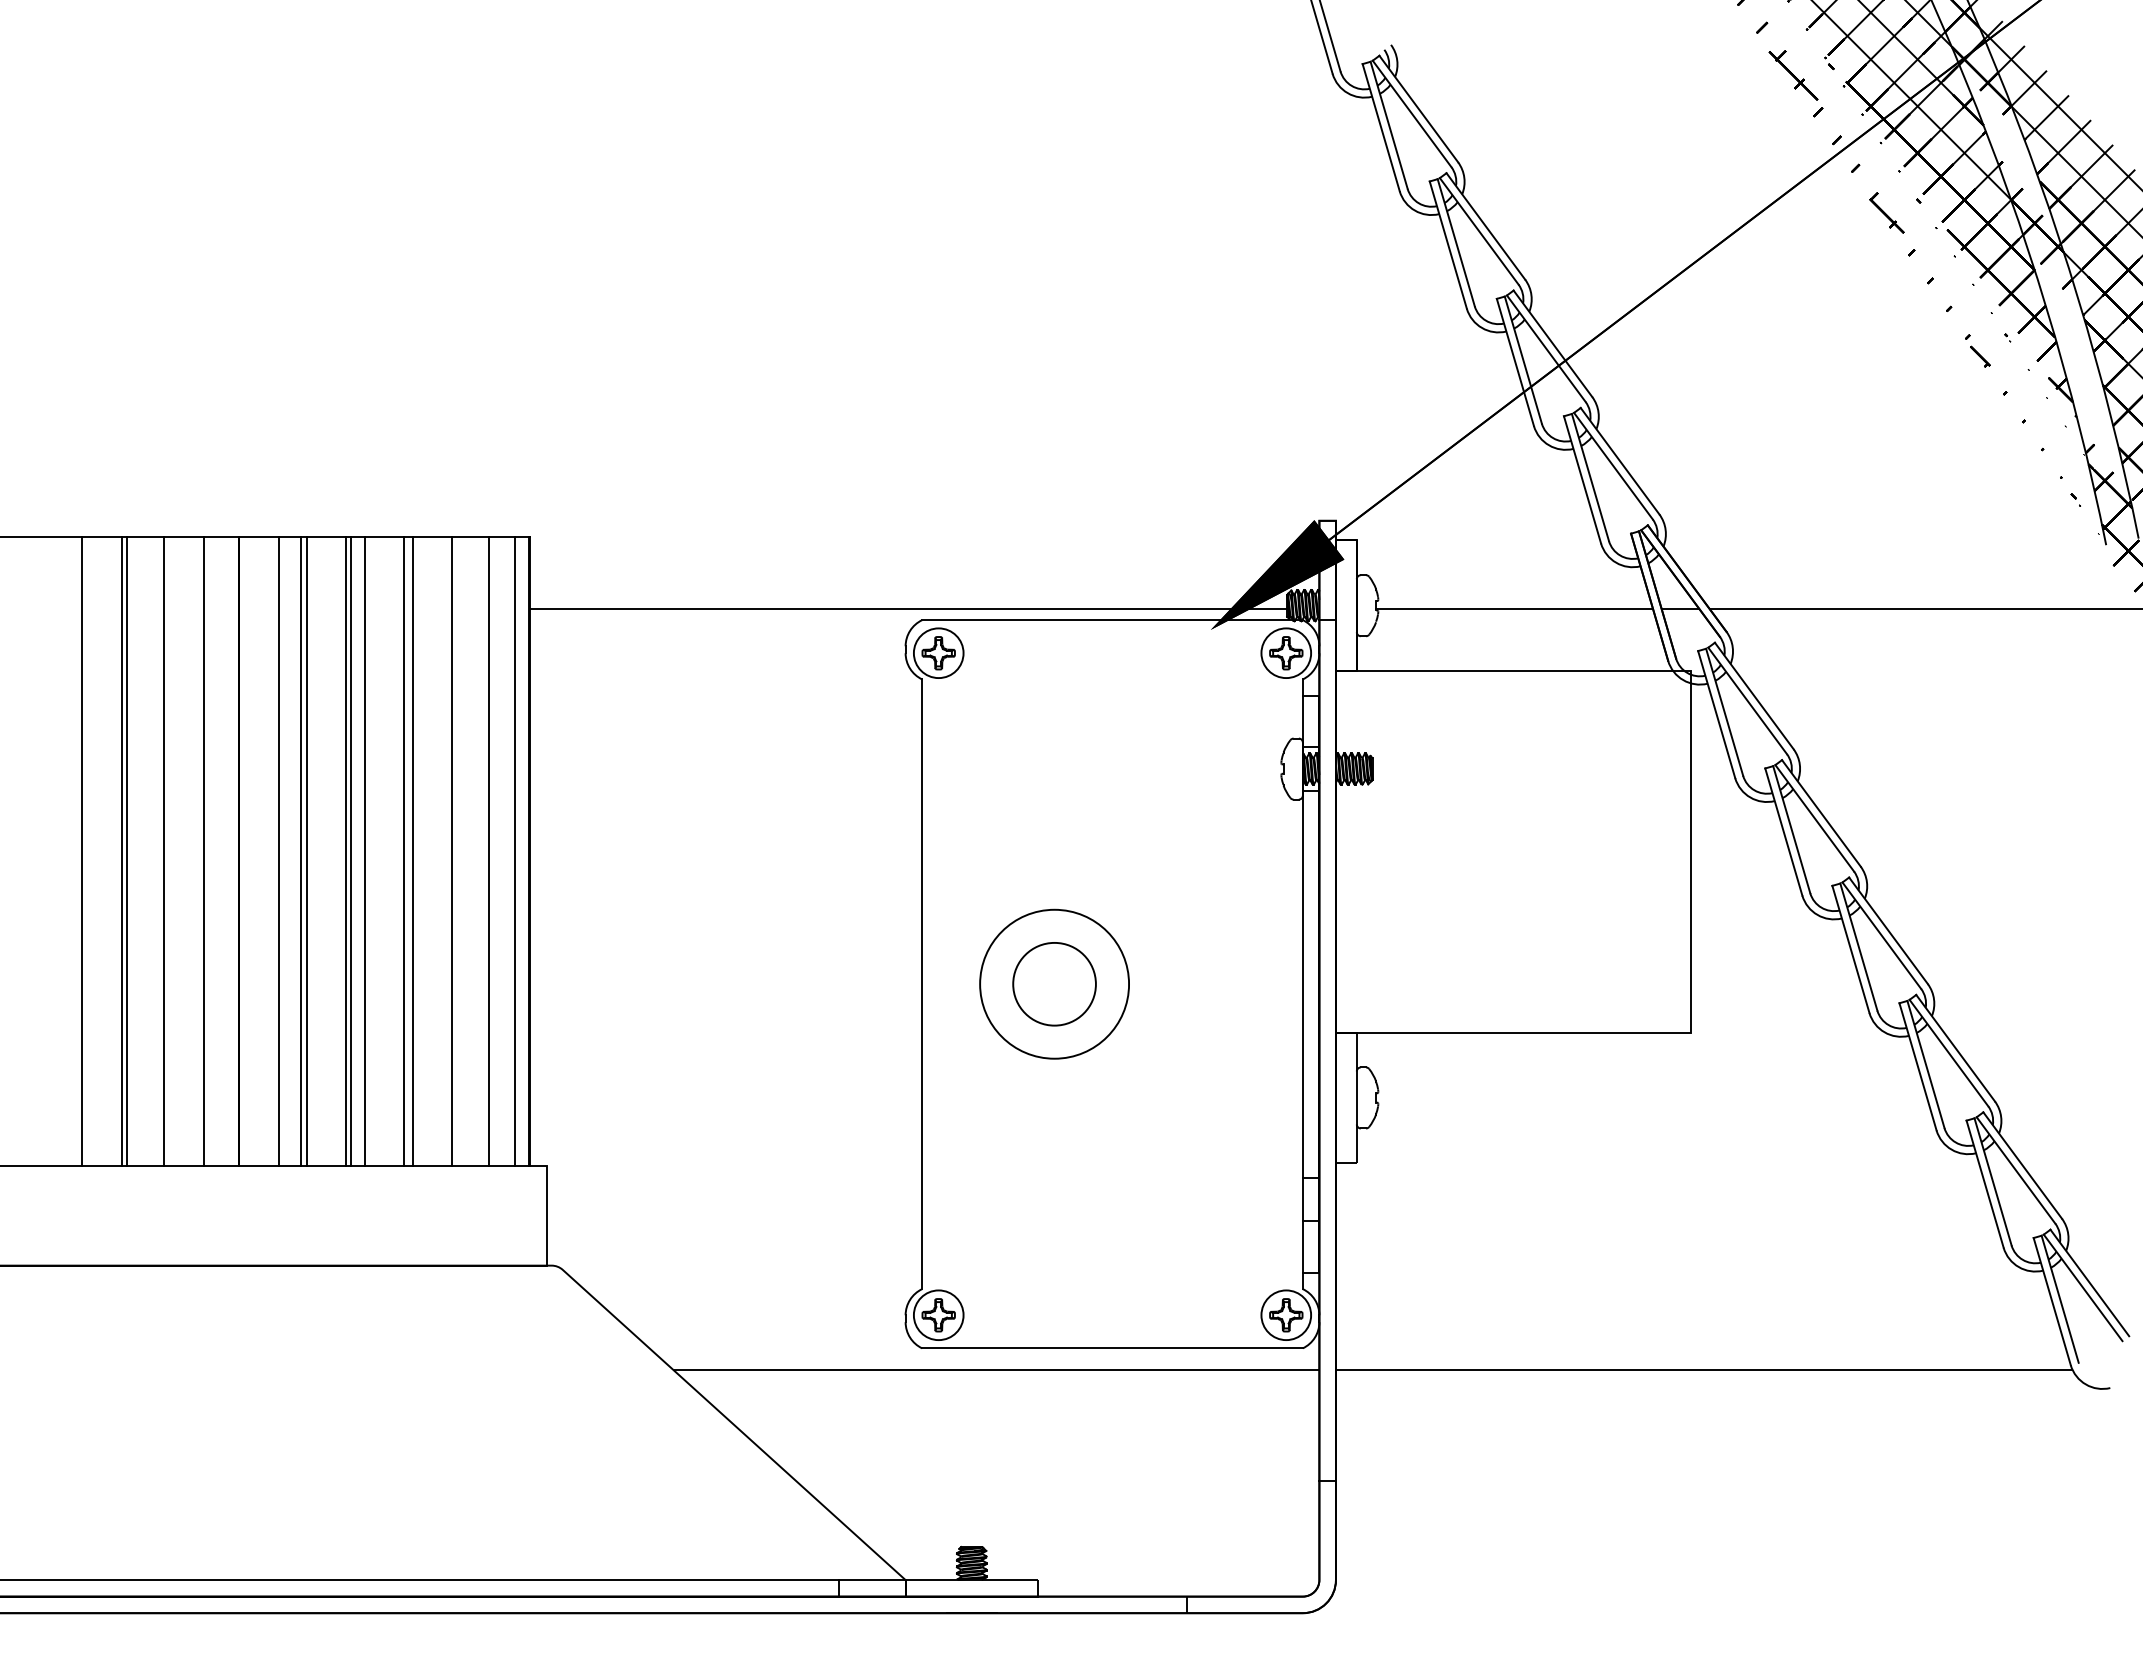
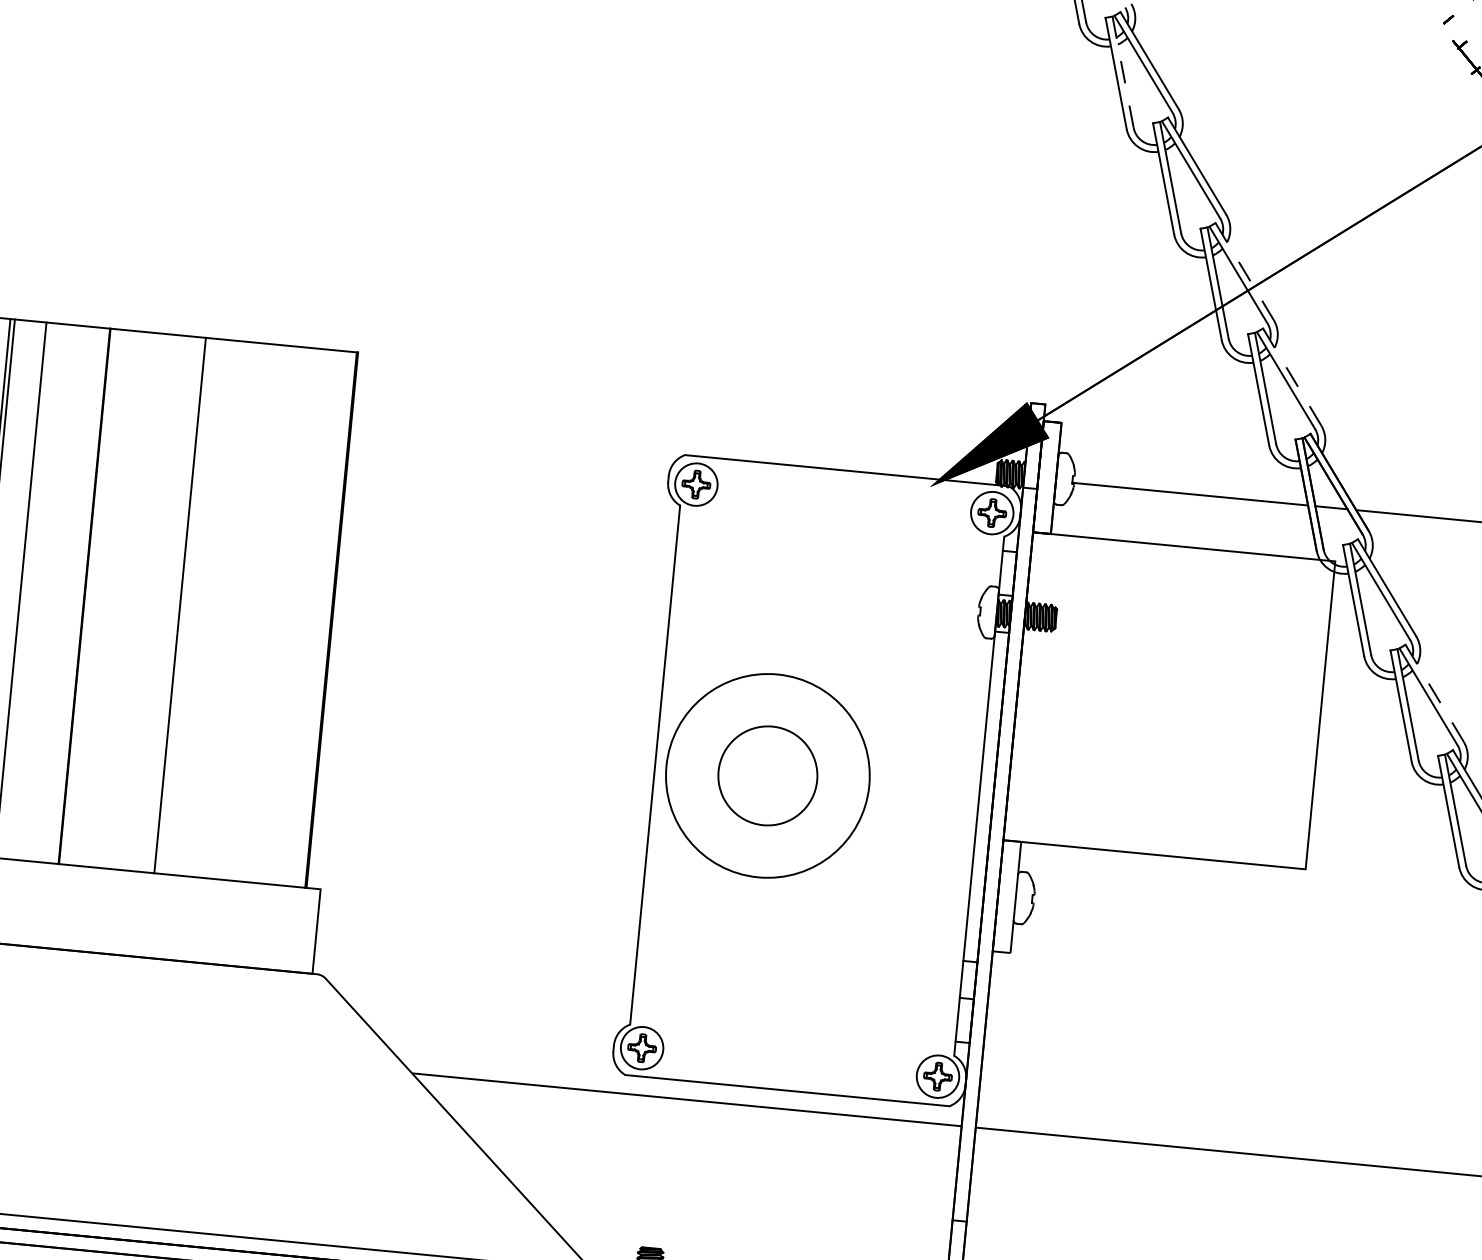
line: (1389, 125) -> (1123, 72), solid -> dashed
line: (1553, 344) -> (1245, 272), solid -> dashed
line: (1620, 461) -> (1292, 377), solid -> dashed
line: (908, 608) -> (674, 444), removed
line: (1821, 813) -> (1434, 693), solid -> dashed
line: (203, 851) -> (54, 593), removed
line: (279, 851) -> (118, 599), removed
line: (300, 851) -> (136, 601), removed
line: (306, 851) -> (141, 601), removed
line: (346, 851) -> (176, 604), removed
line: (364, 851) -> (191, 606), removed
line: (404, 851) -> (225, 609), removed
line: (412, 851) -> (232, 610), removed
line: (452, 851) -> (266, 613), removed
line: (489, 851) -> (297, 616), removed
line: (515, 851) -> (319, 618), removed
circle: (1054, 983) -> (767, 775), size x1.4
circle: (1054, 983) -> (767, 775), size x1.6

